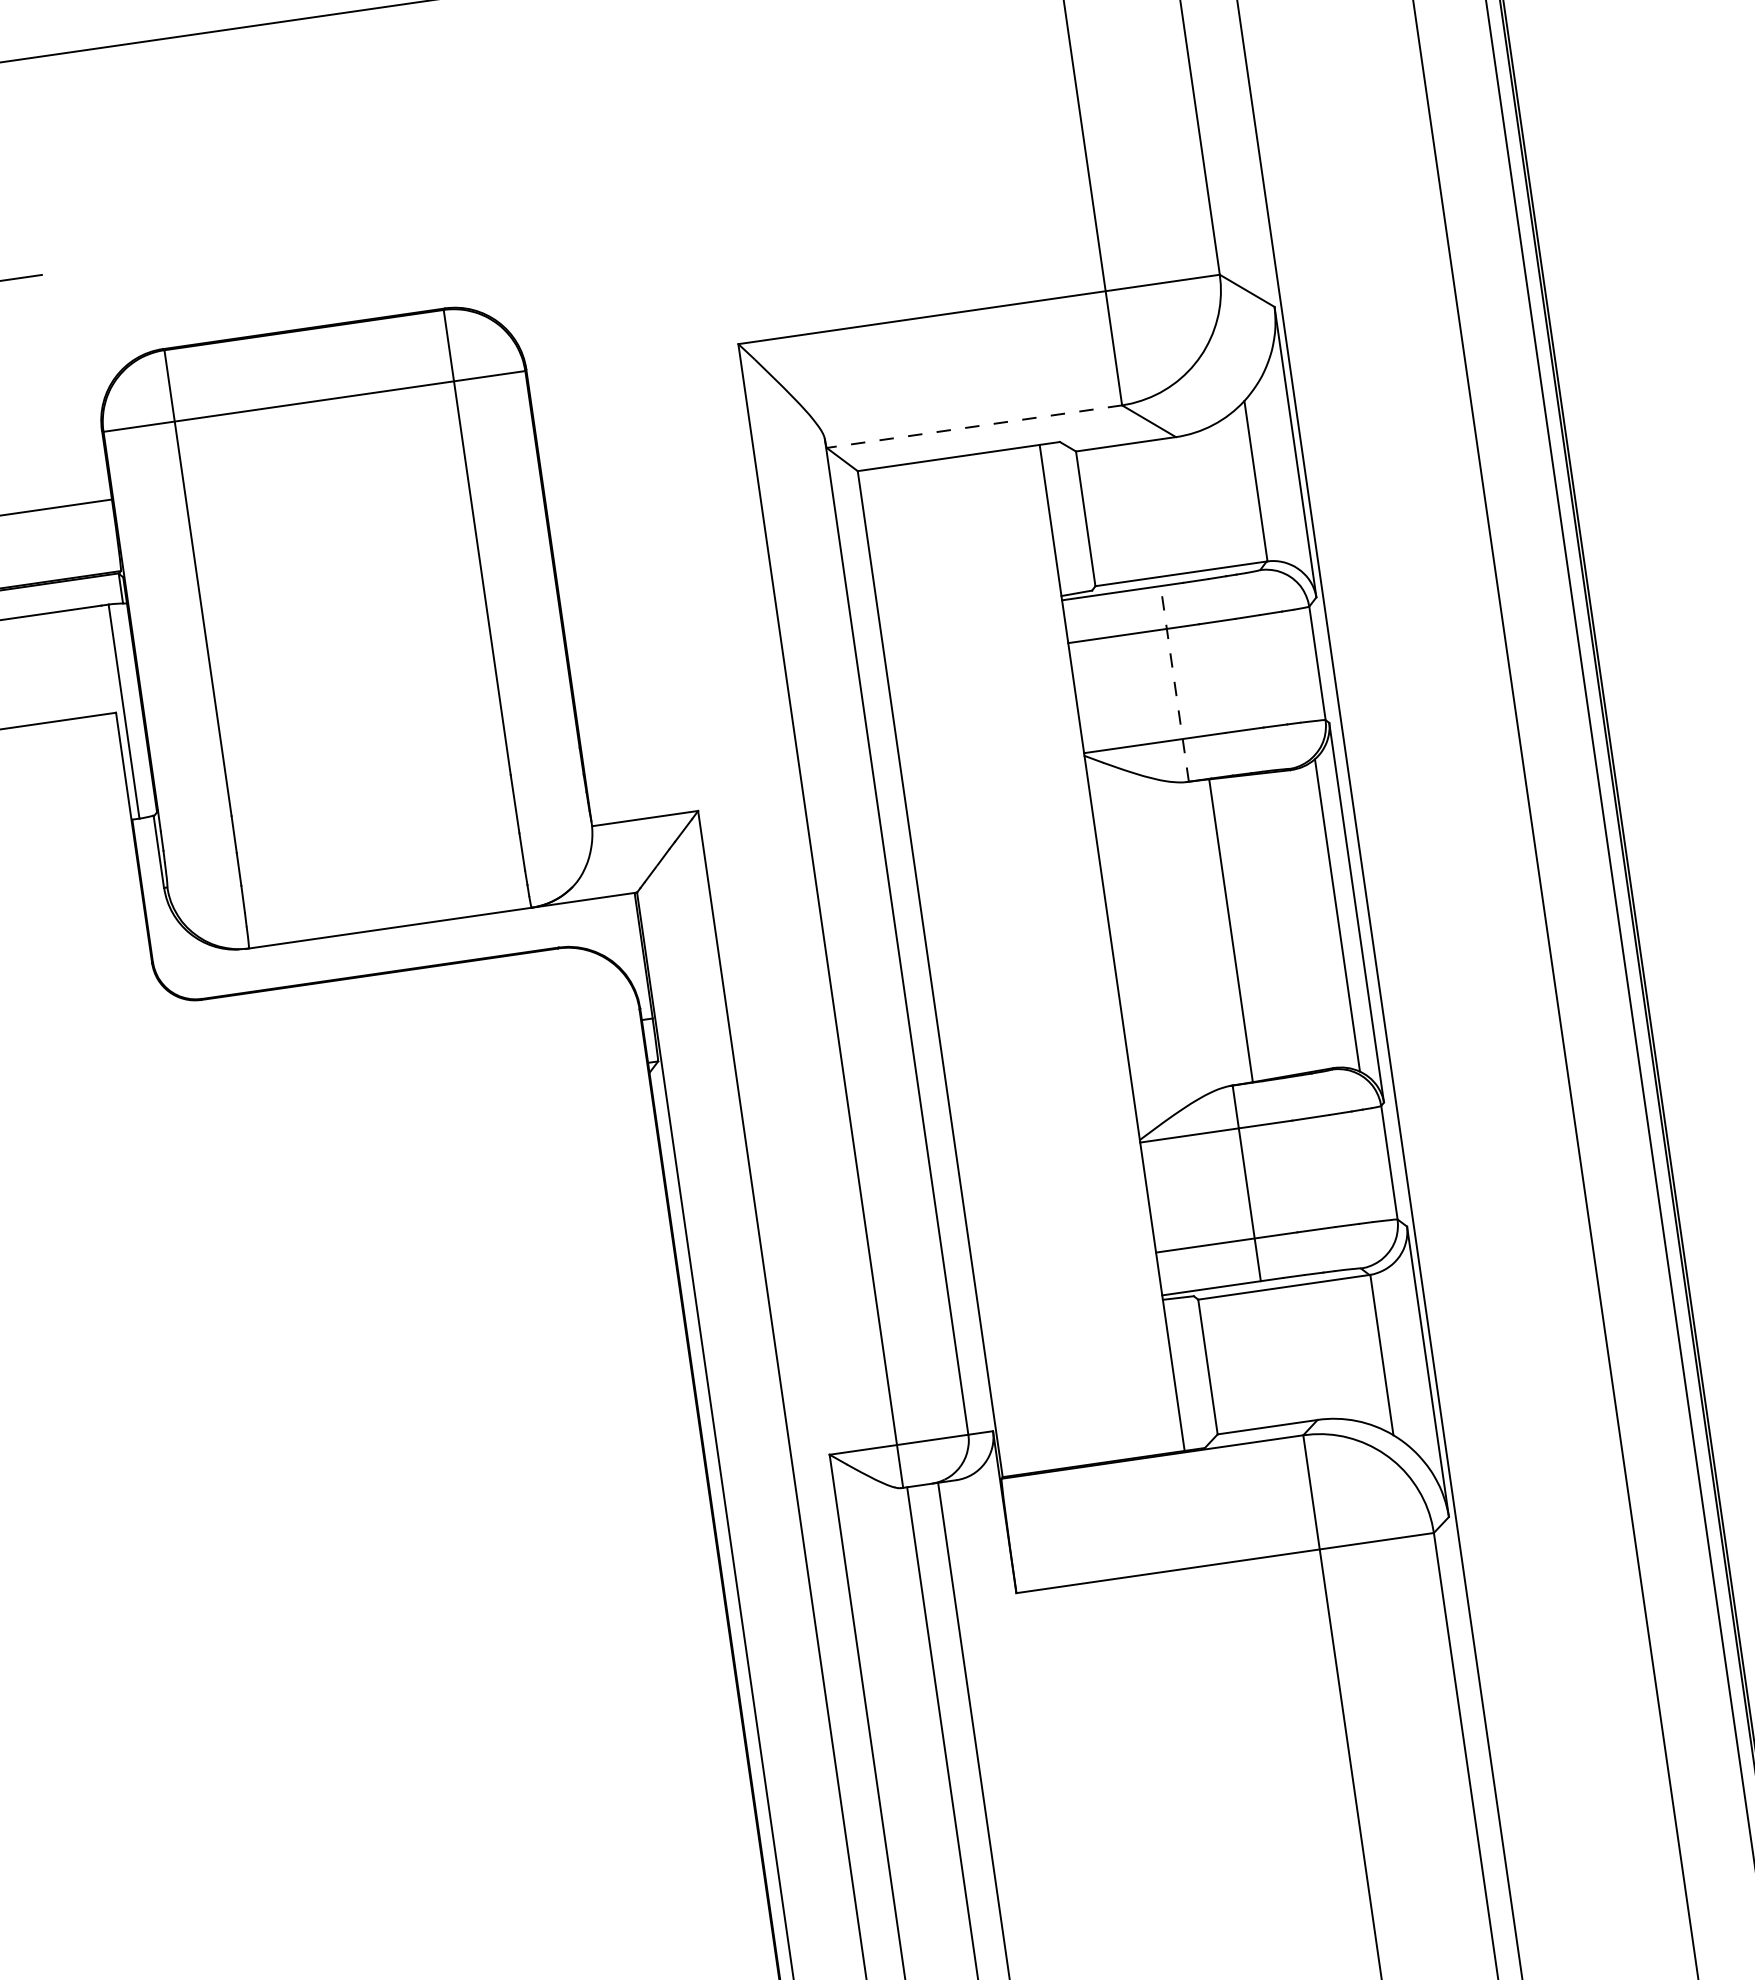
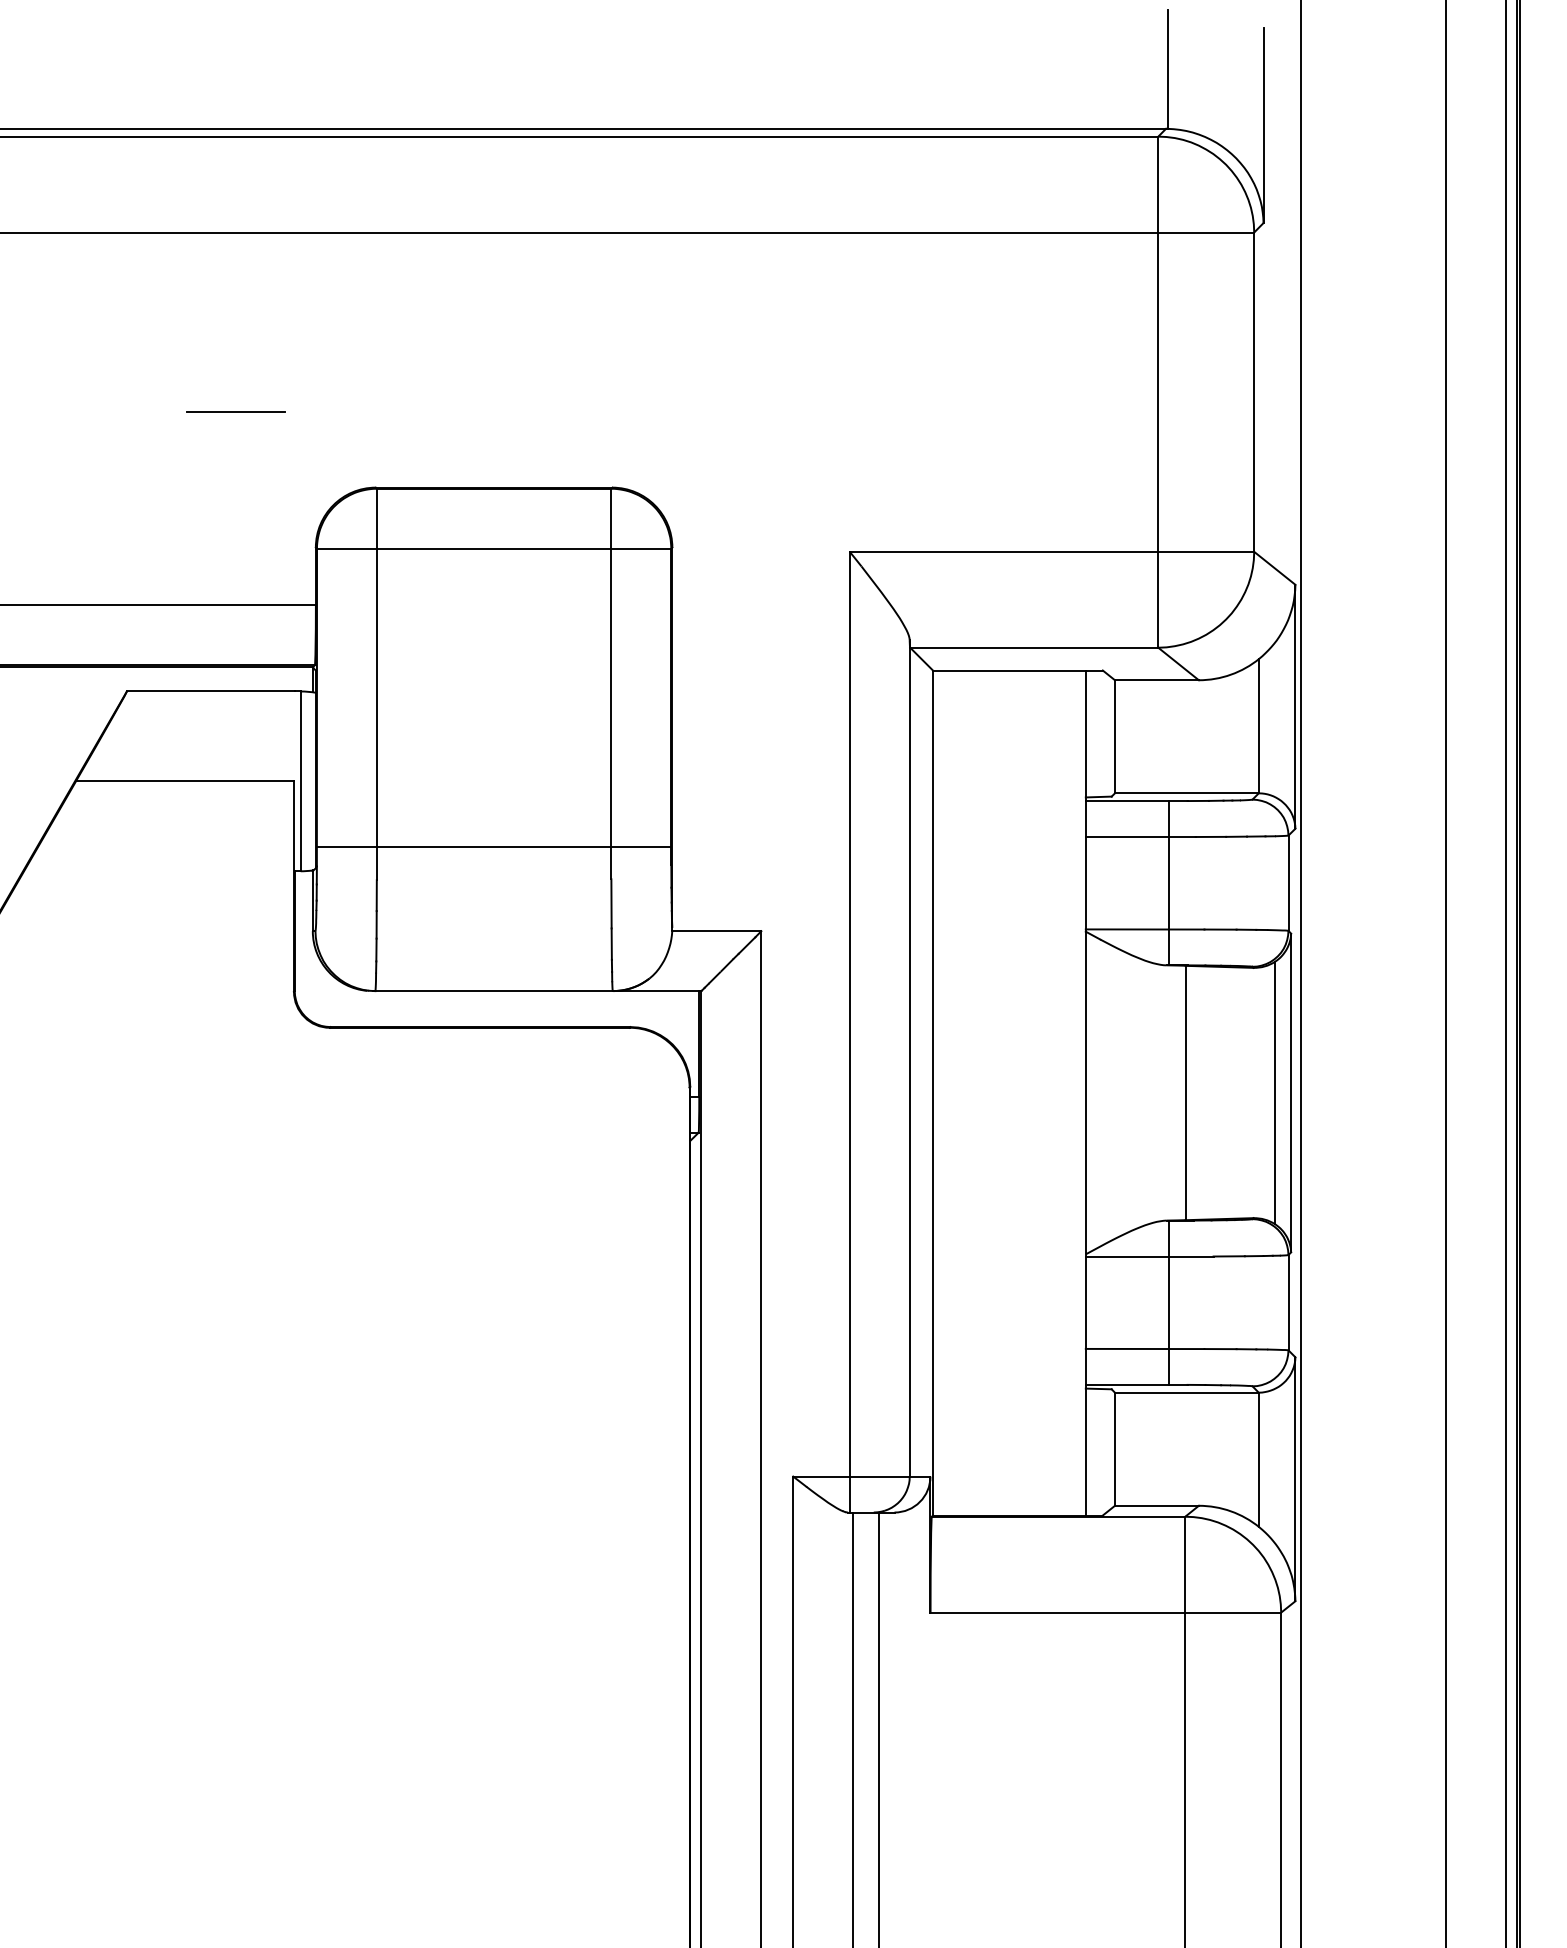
line: (973, 426) -> (1033, 647), dashed -> solid
line: (1174, 683) -> (1168, 882), dashed -> solid
line: (366, 757) -> (494, 847), added

